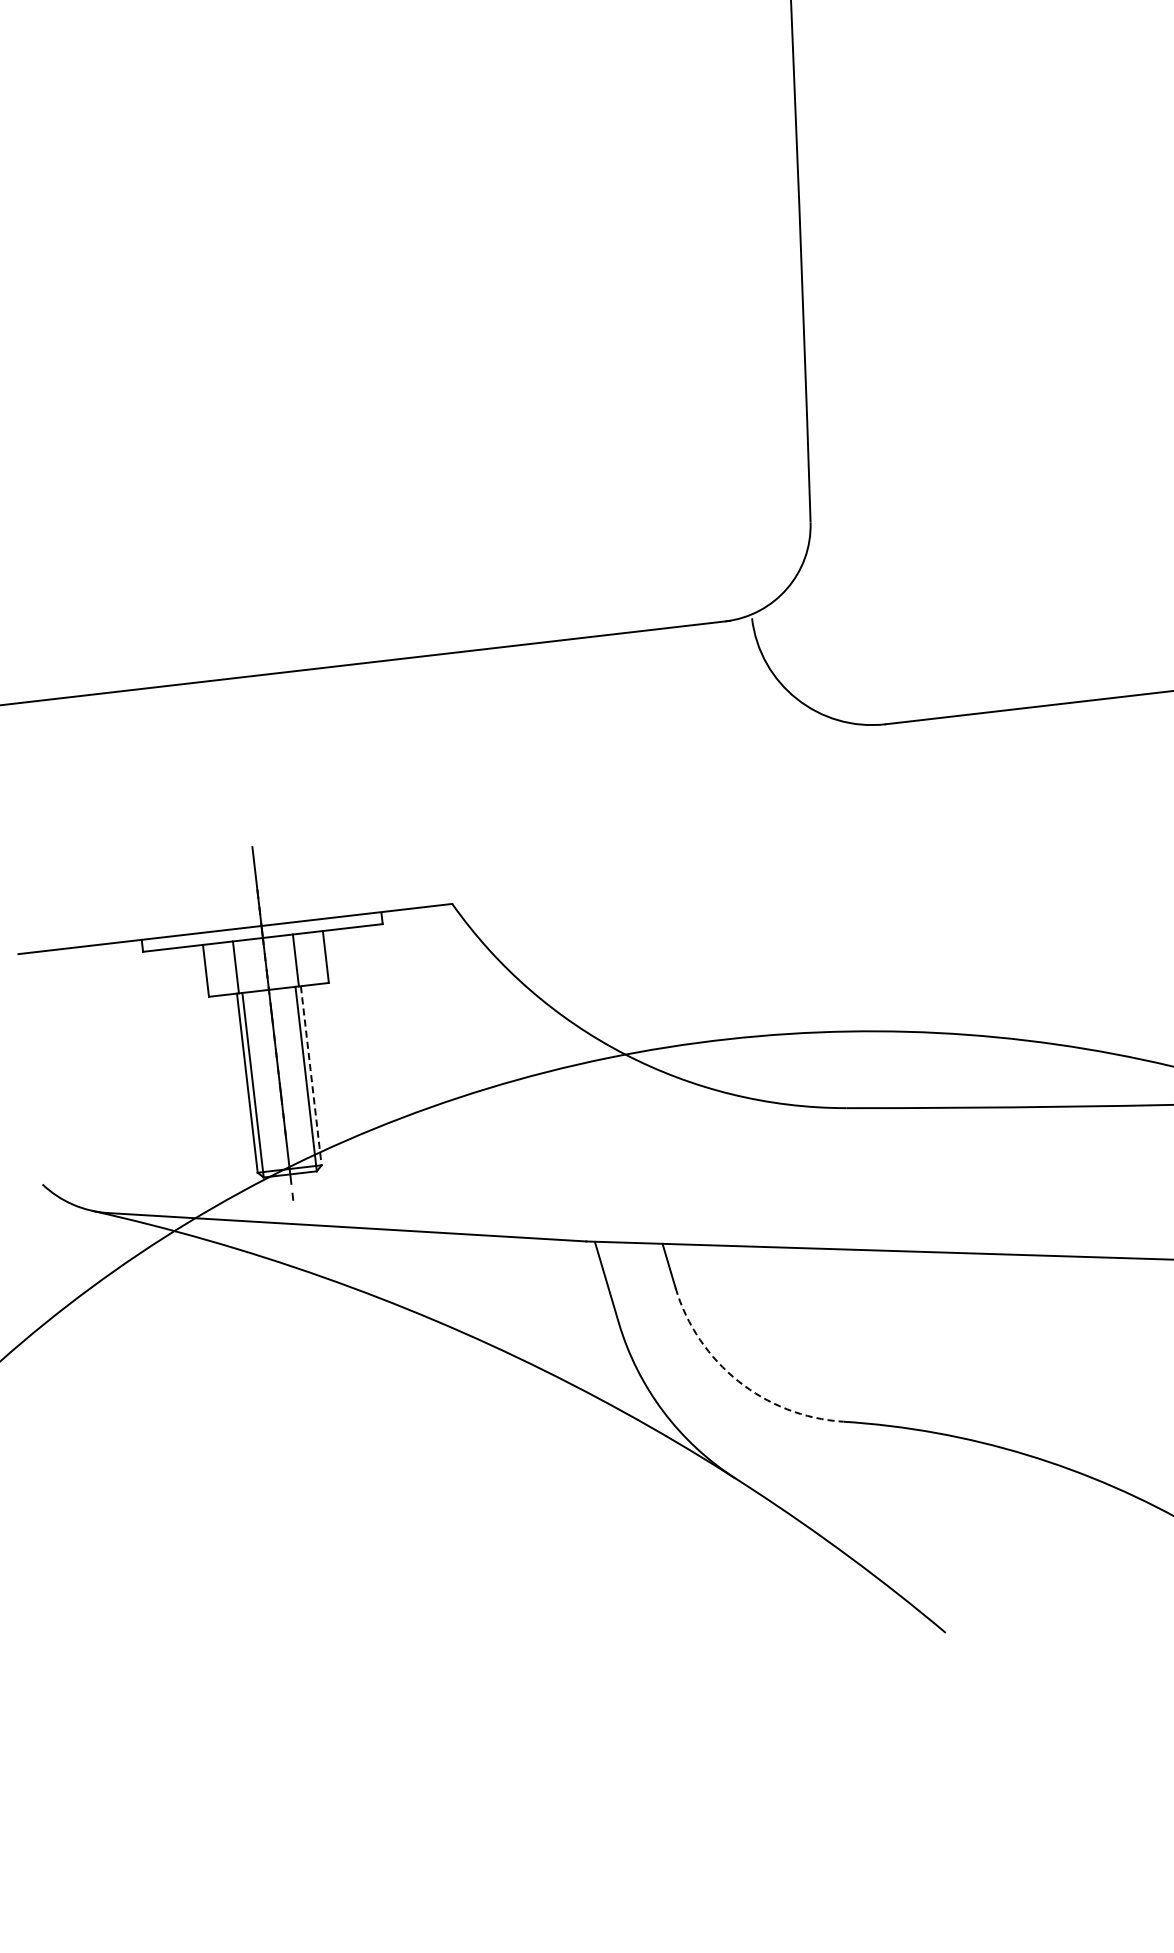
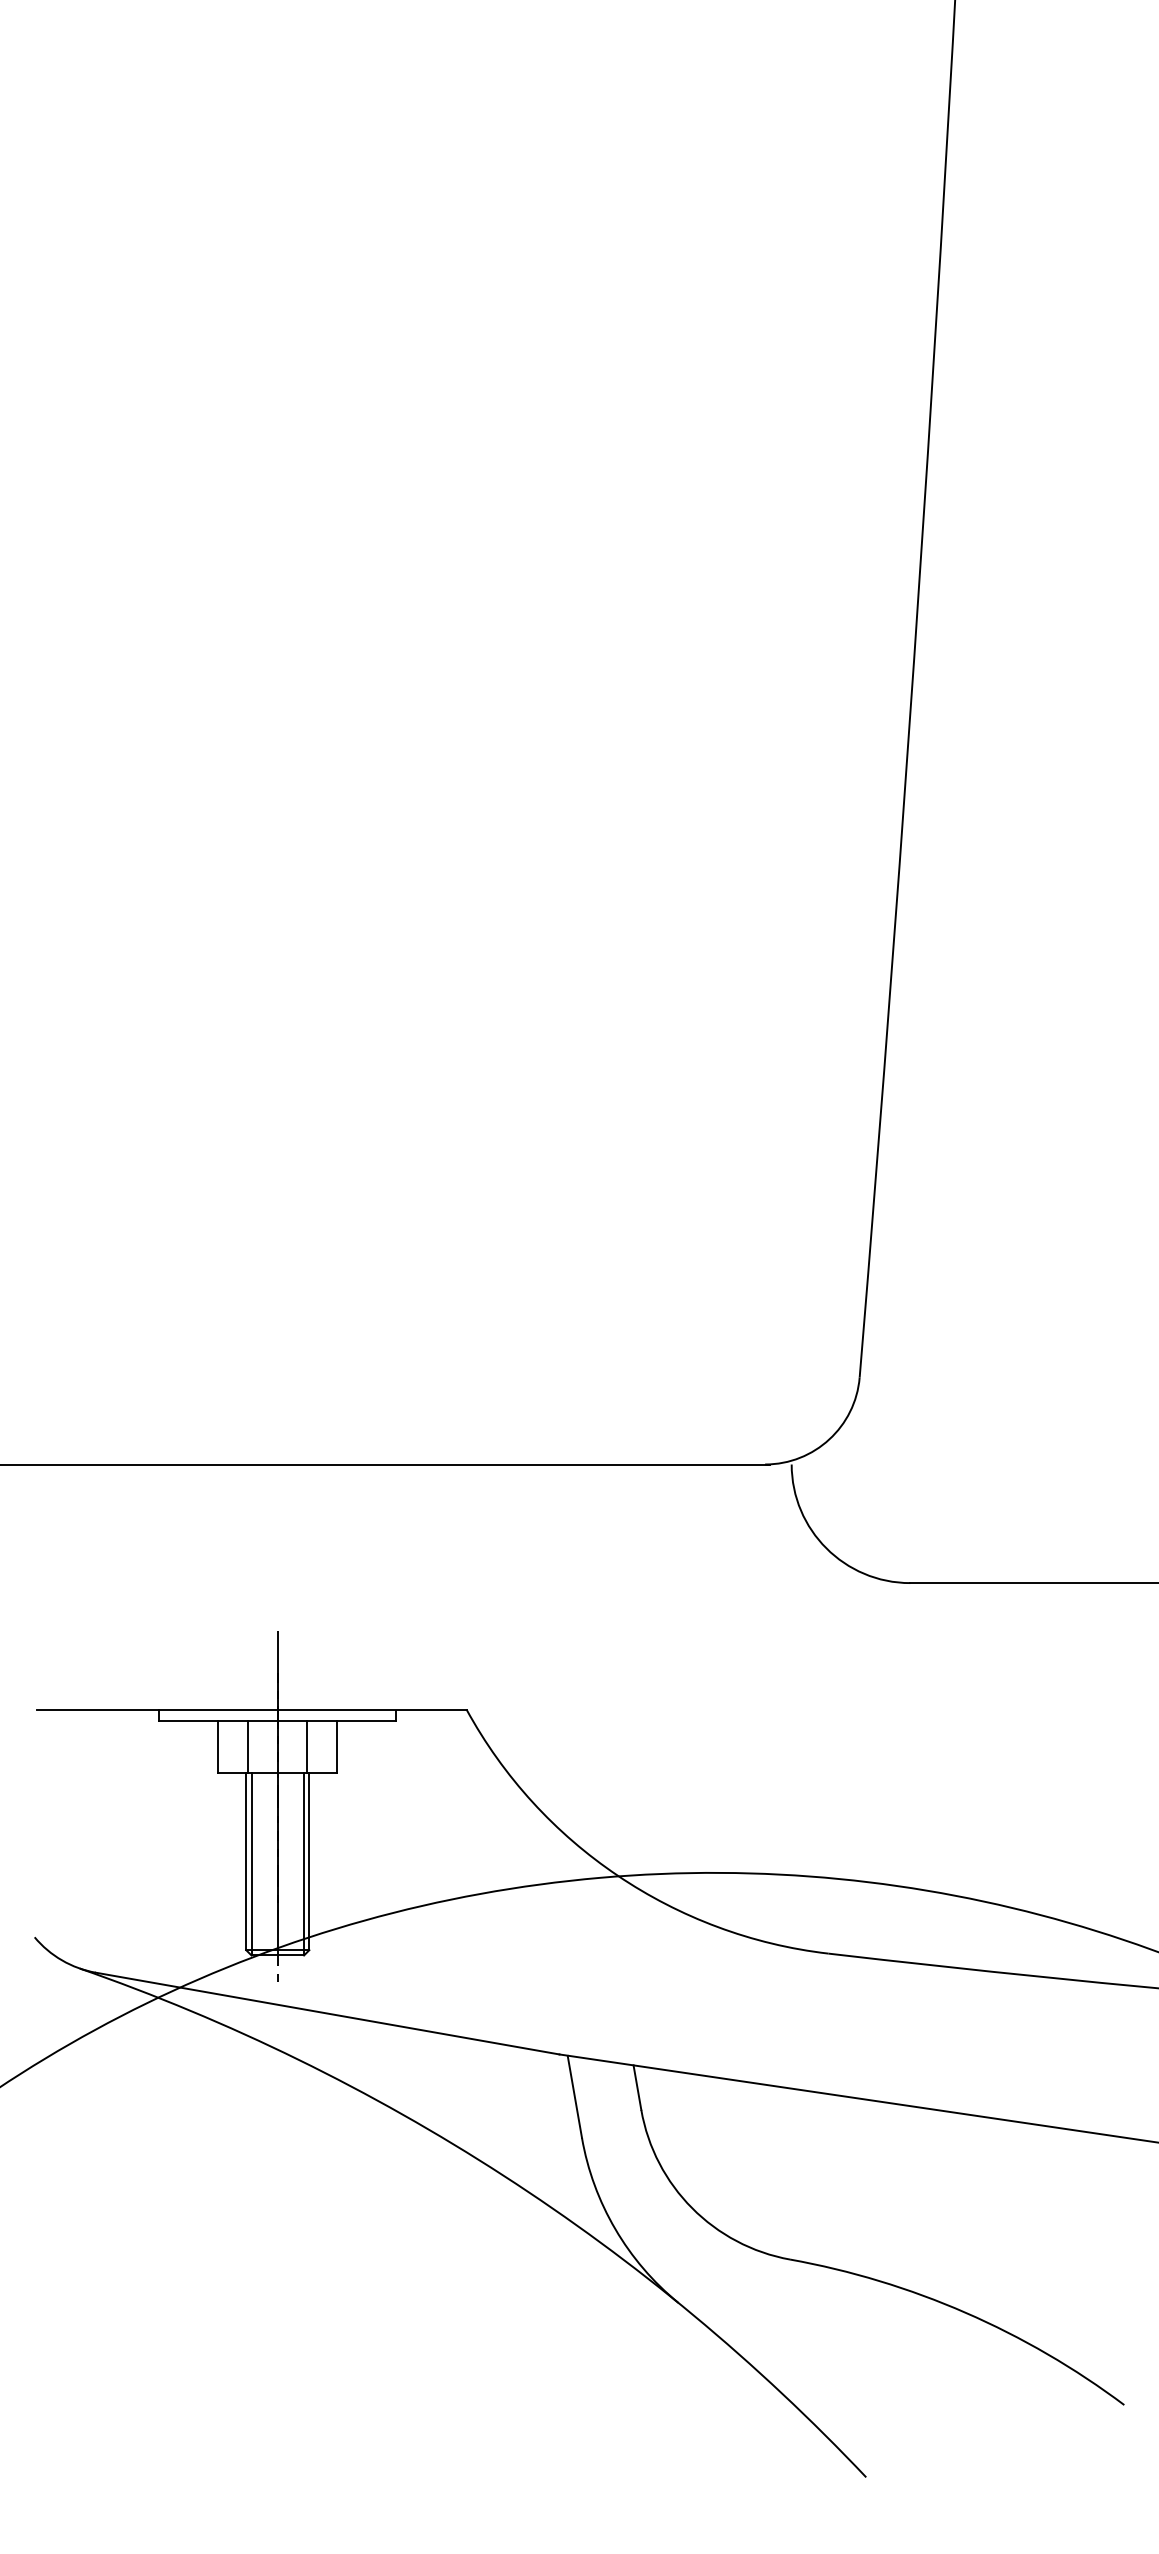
line: (311, 1075) -> (309, 1861), dashed -> solid
arc: (738, 1381) -> (692, 2208), dashed -> solid

